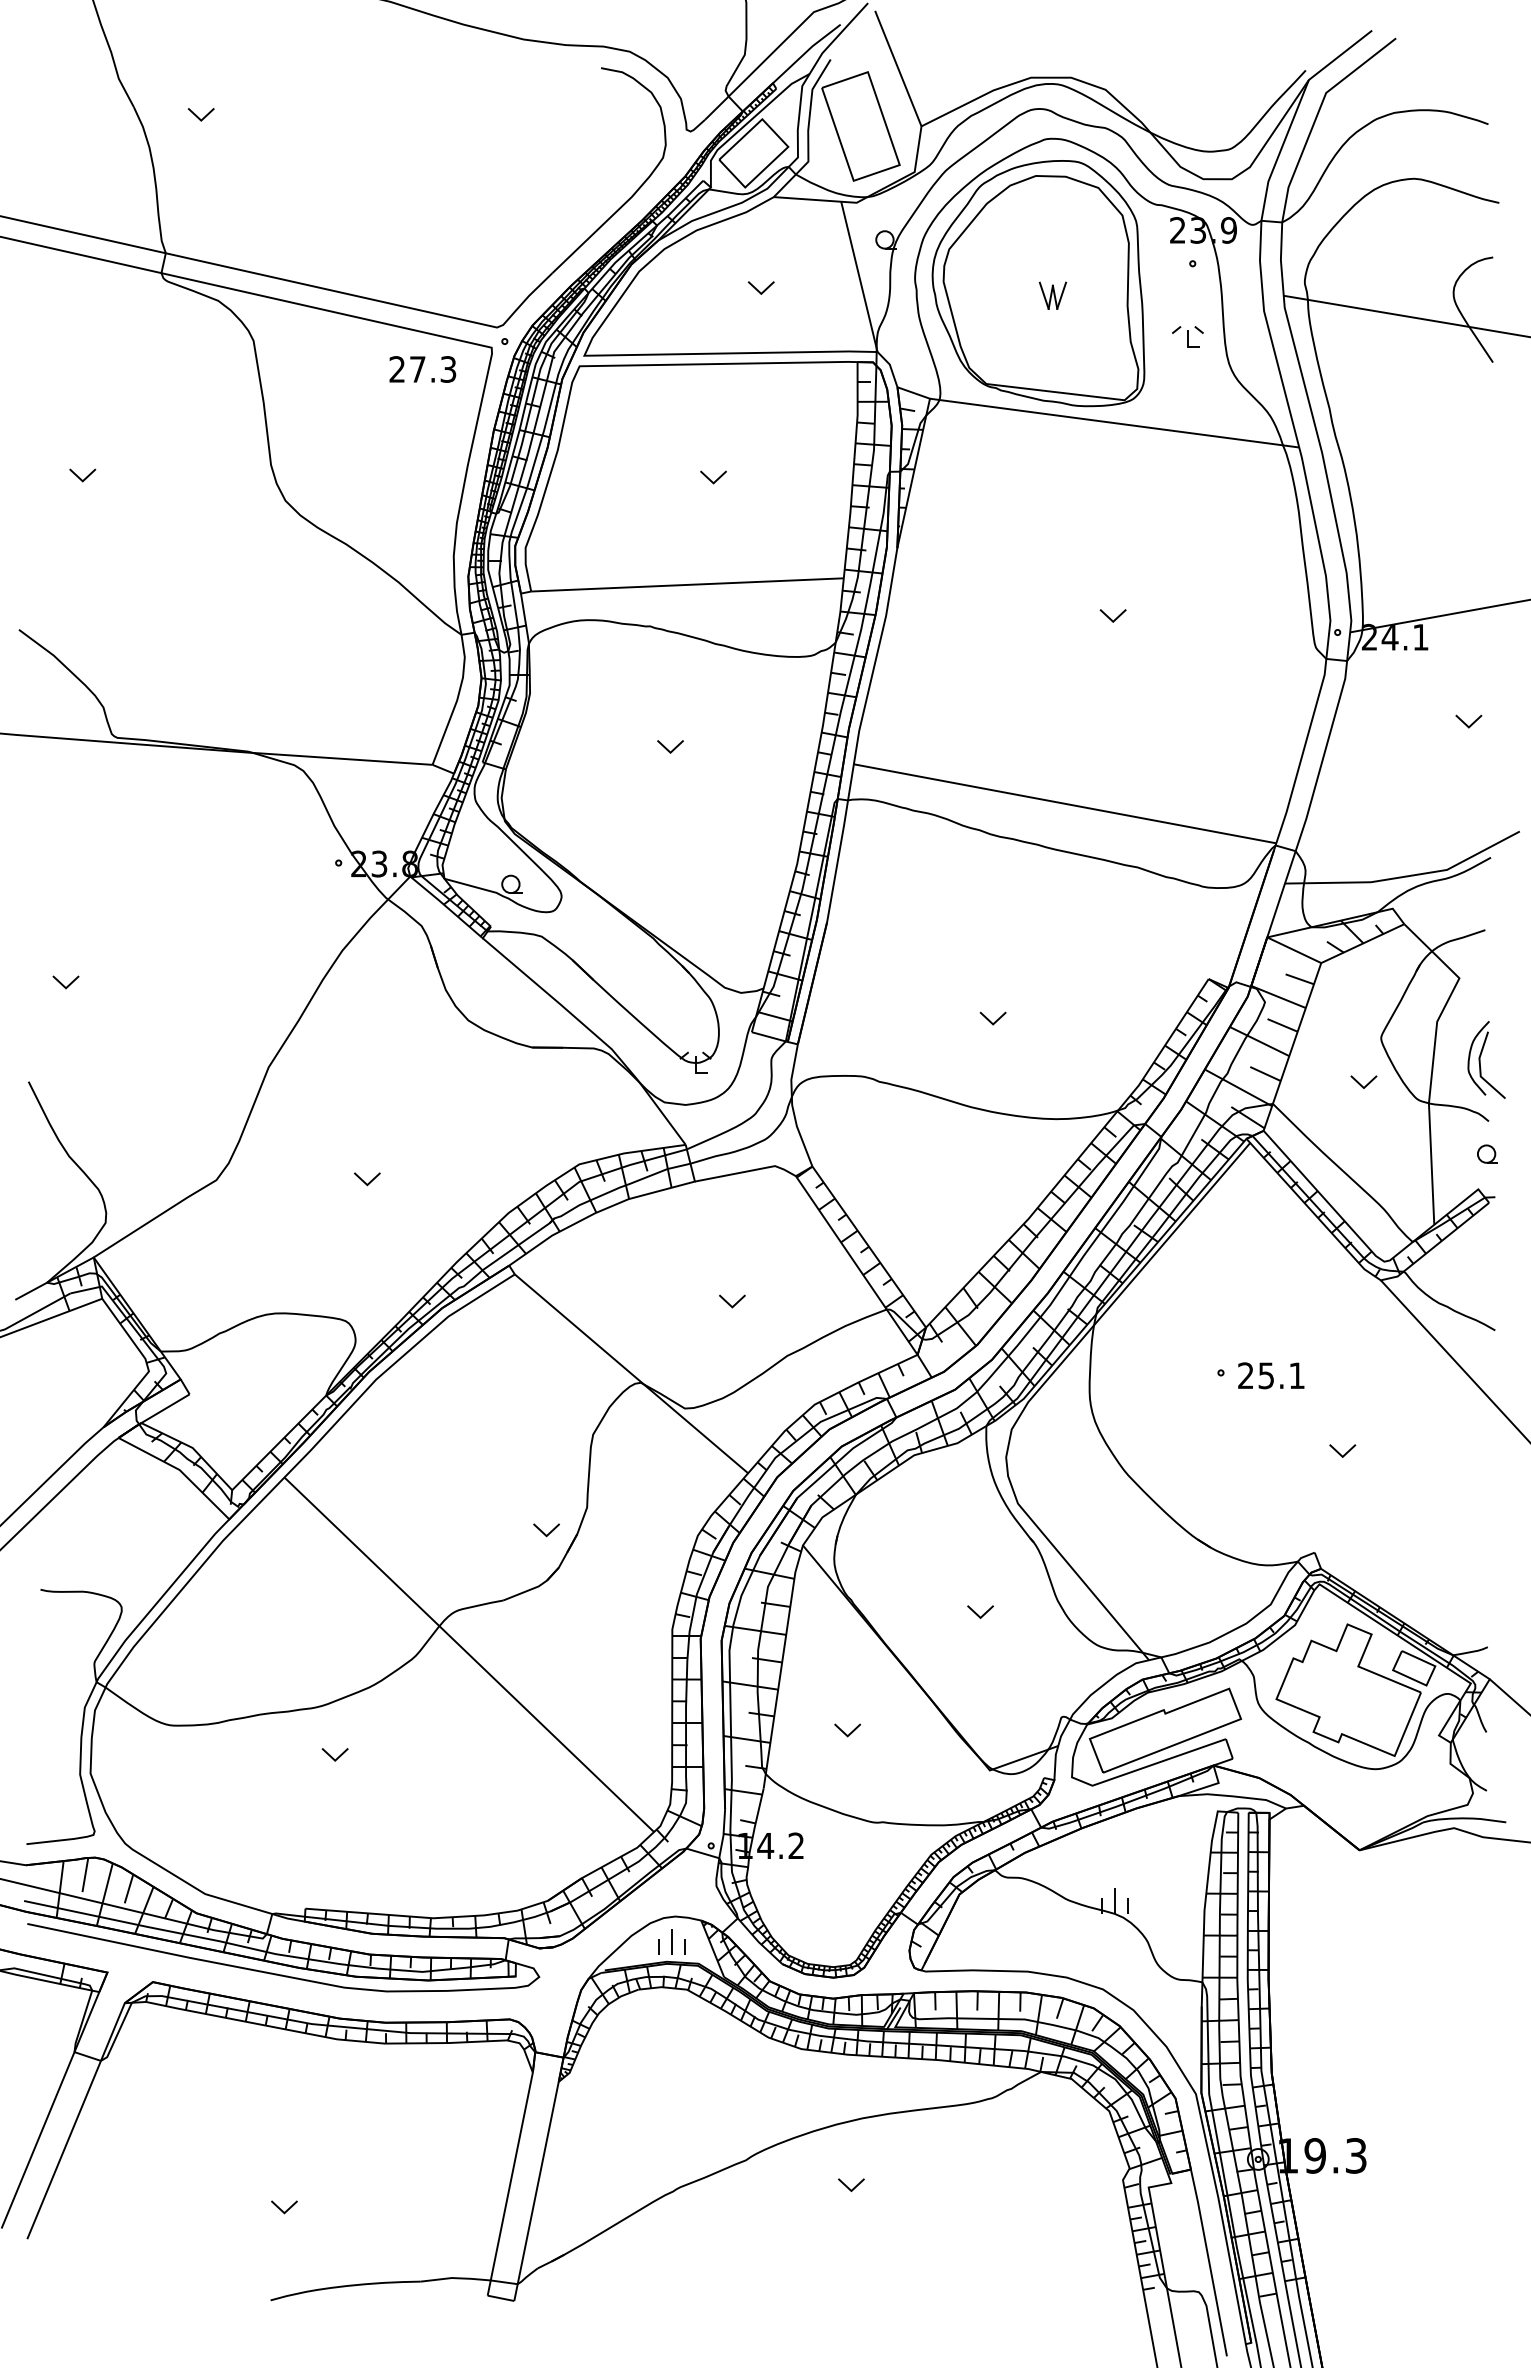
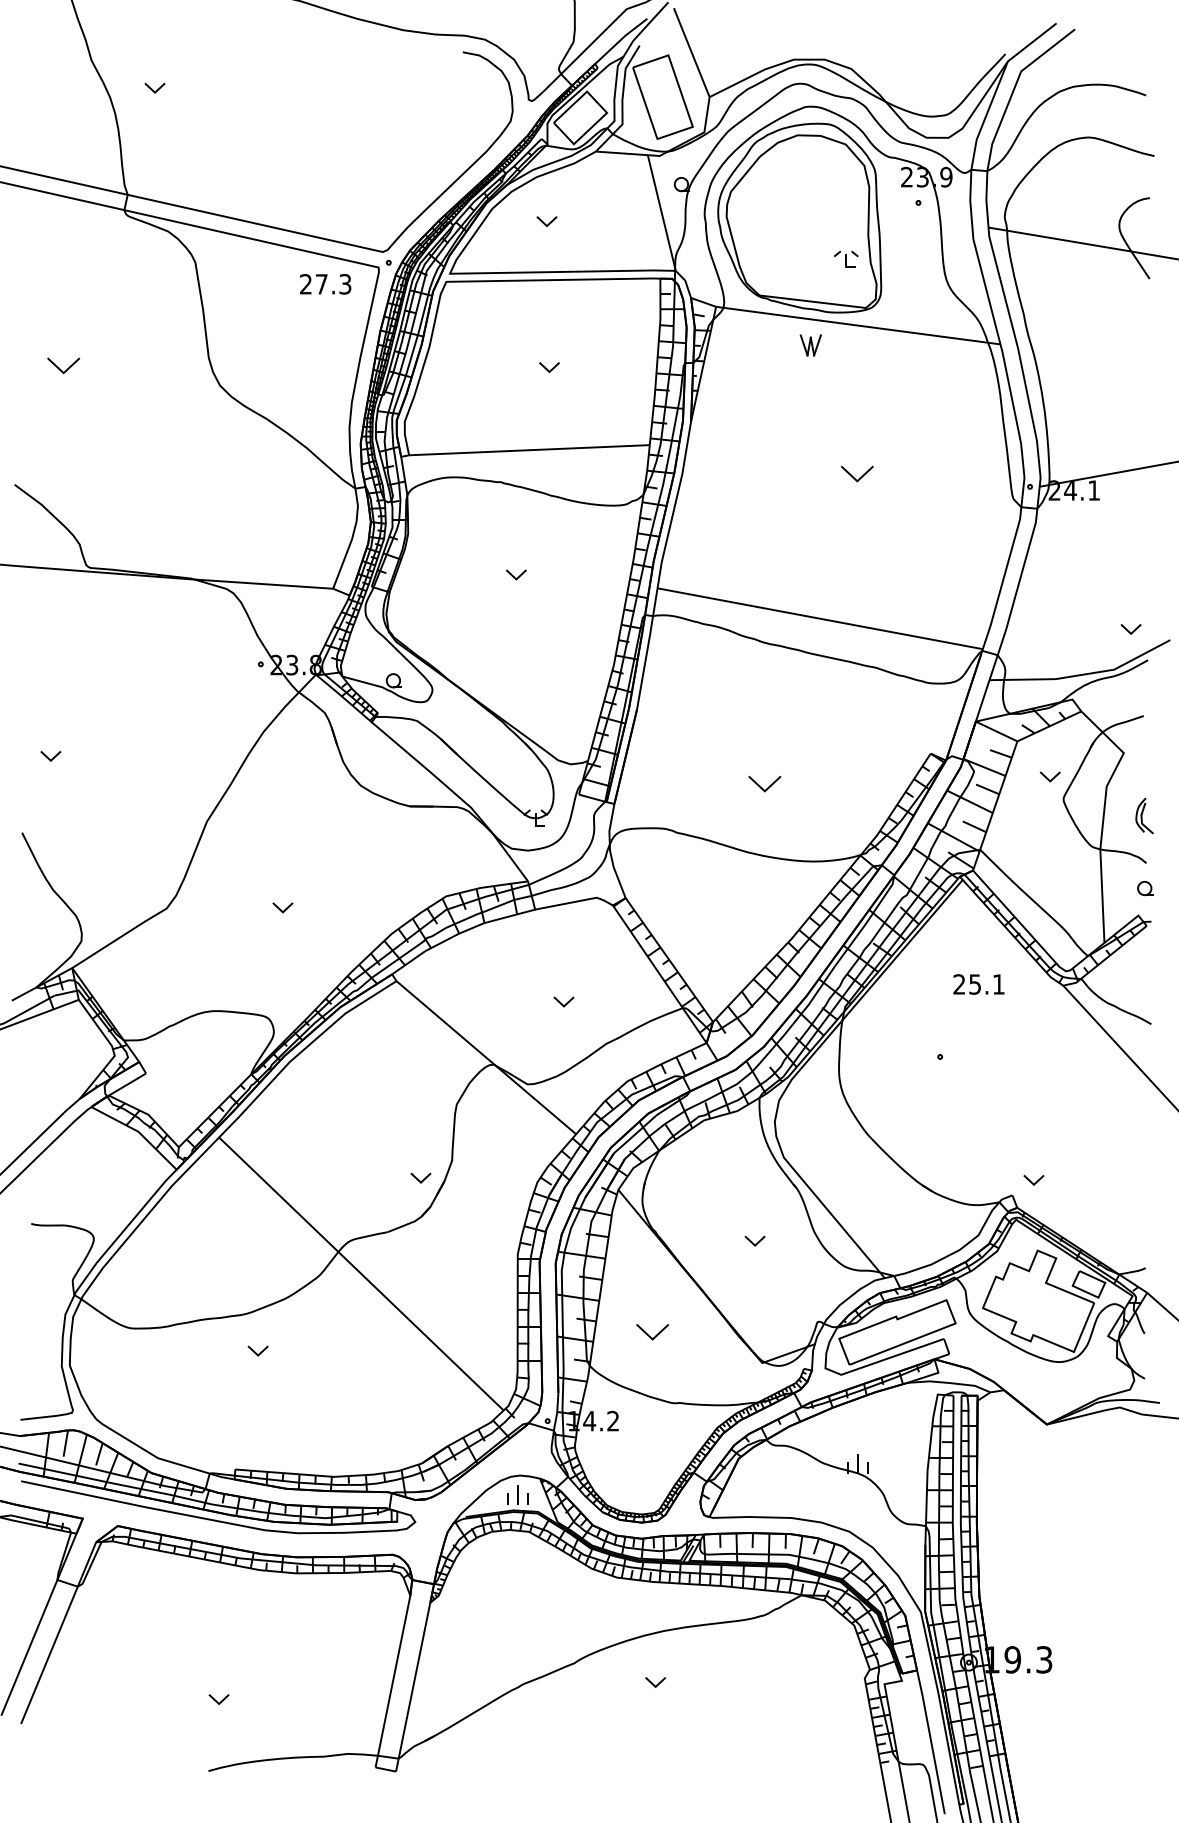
part: (760, 287) -> (546, 221), moved
part: (1052, 295) -> (810, 345), moved
part: (1187, 336) -> (845, 258), moved
part: (82, 475) -> (63, 365), size x1.6
part: (1112, 615) -> (856, 473), size x1.6
part: (1468, 721) -> (1130, 629), moved
part: (992, 1018) -> (764, 784), size x1.6
part: (1486, 1059) -> (1144, 815), size x0.6
part: (1363, 1081) -> (1049, 776), moved
text: (1271, 1375) -> (979, 984), moved
part: (1342, 1450) -> (1033, 1179), moved
part: (847, 1730) -> (652, 1332), size x1.6

